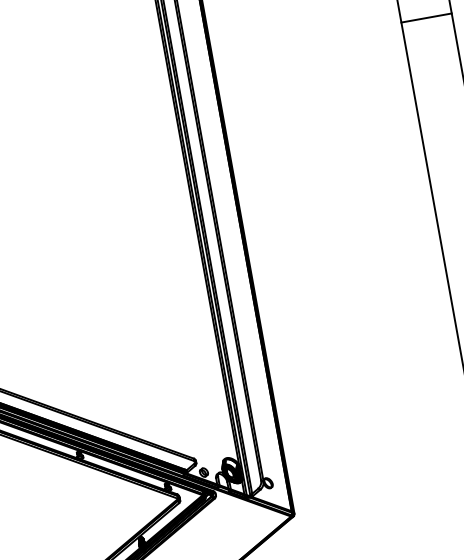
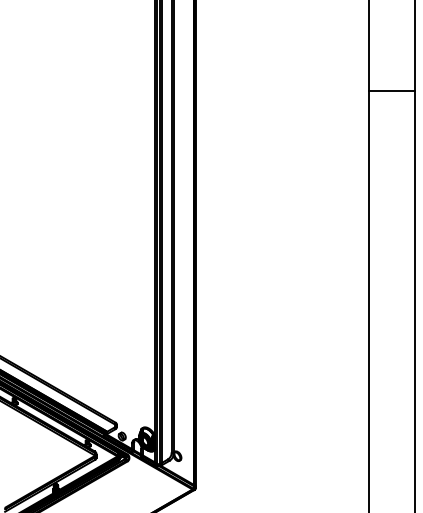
line: (426, 17) -> (392, 90), moved

